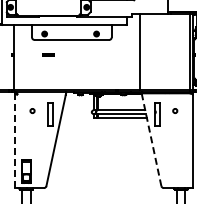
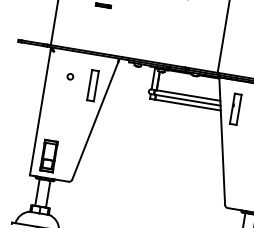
line: (151, 140) -> (221, 142), dashed -> solid
line: (14, 141) -> (39, 113), dashed -> solid

